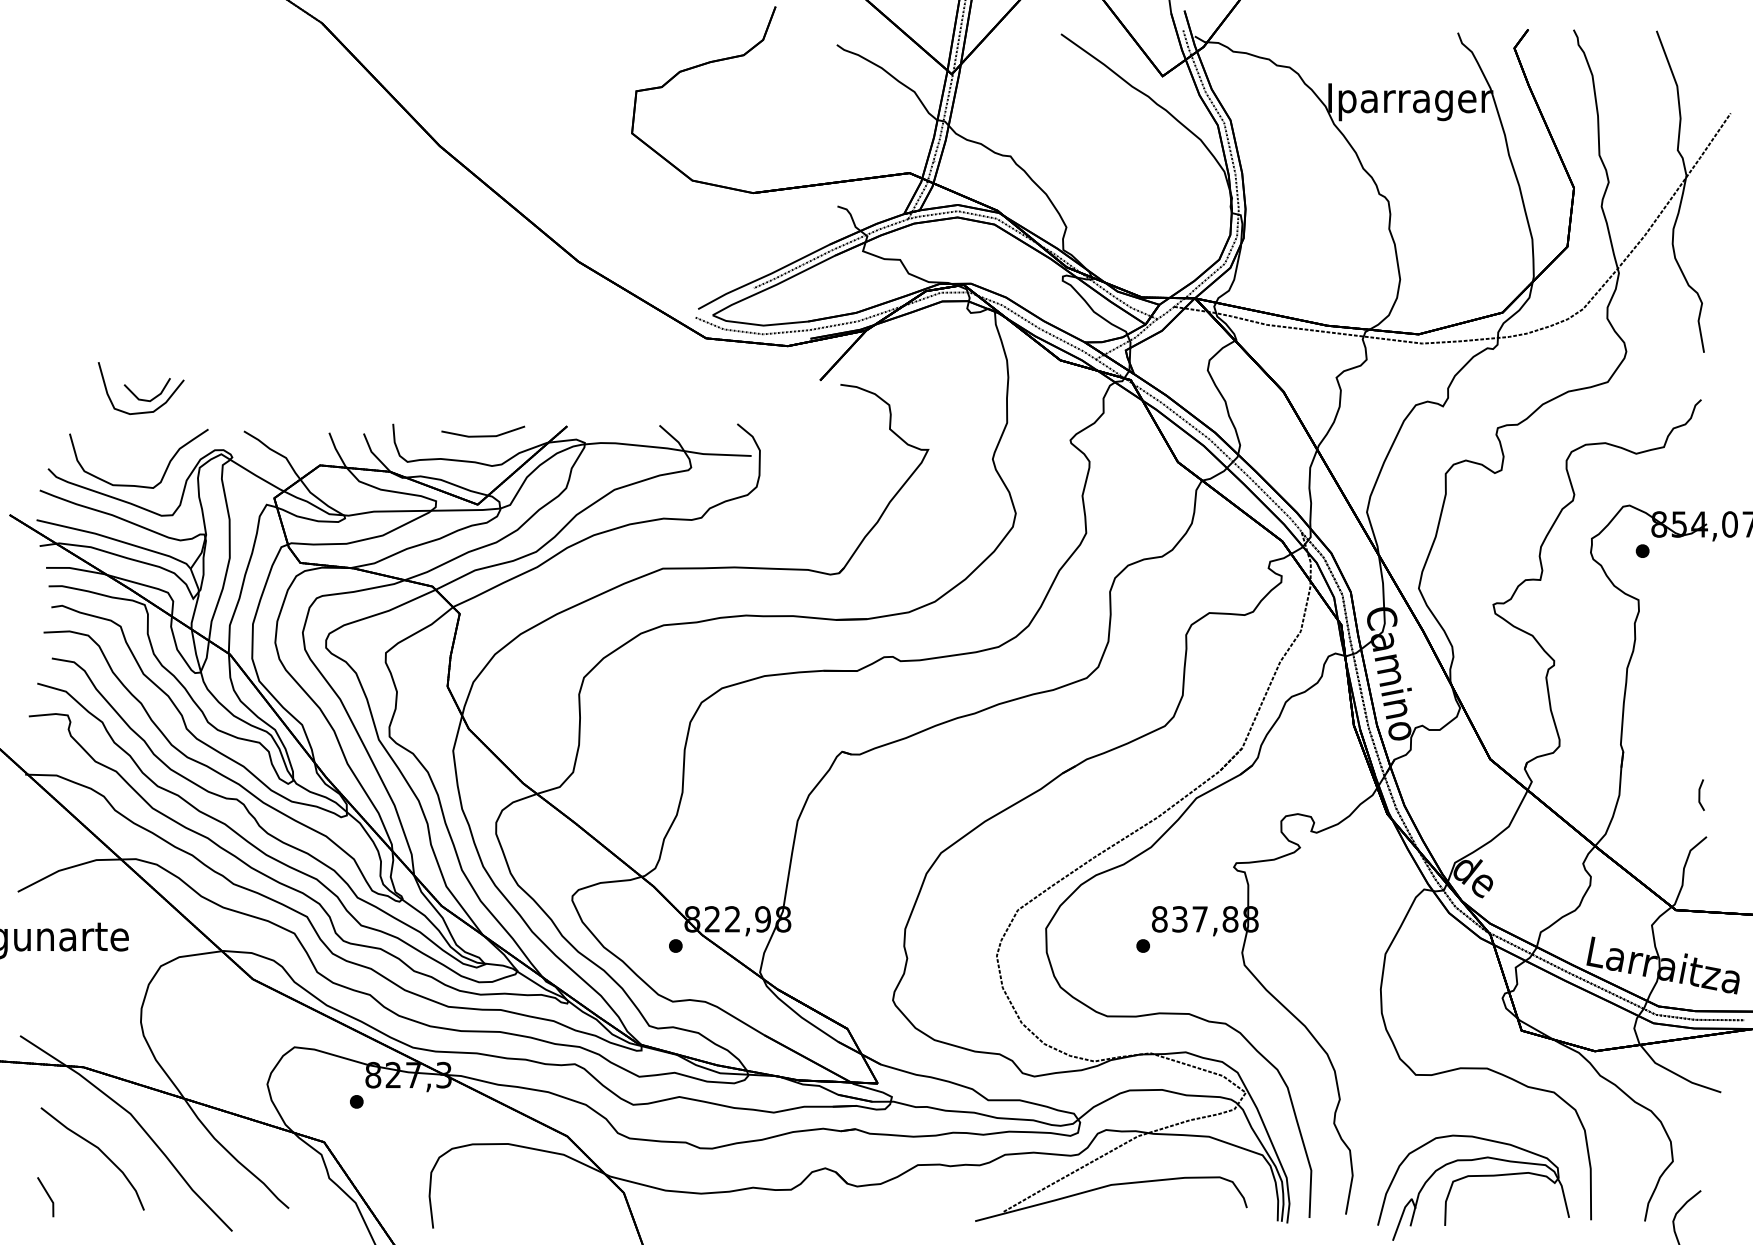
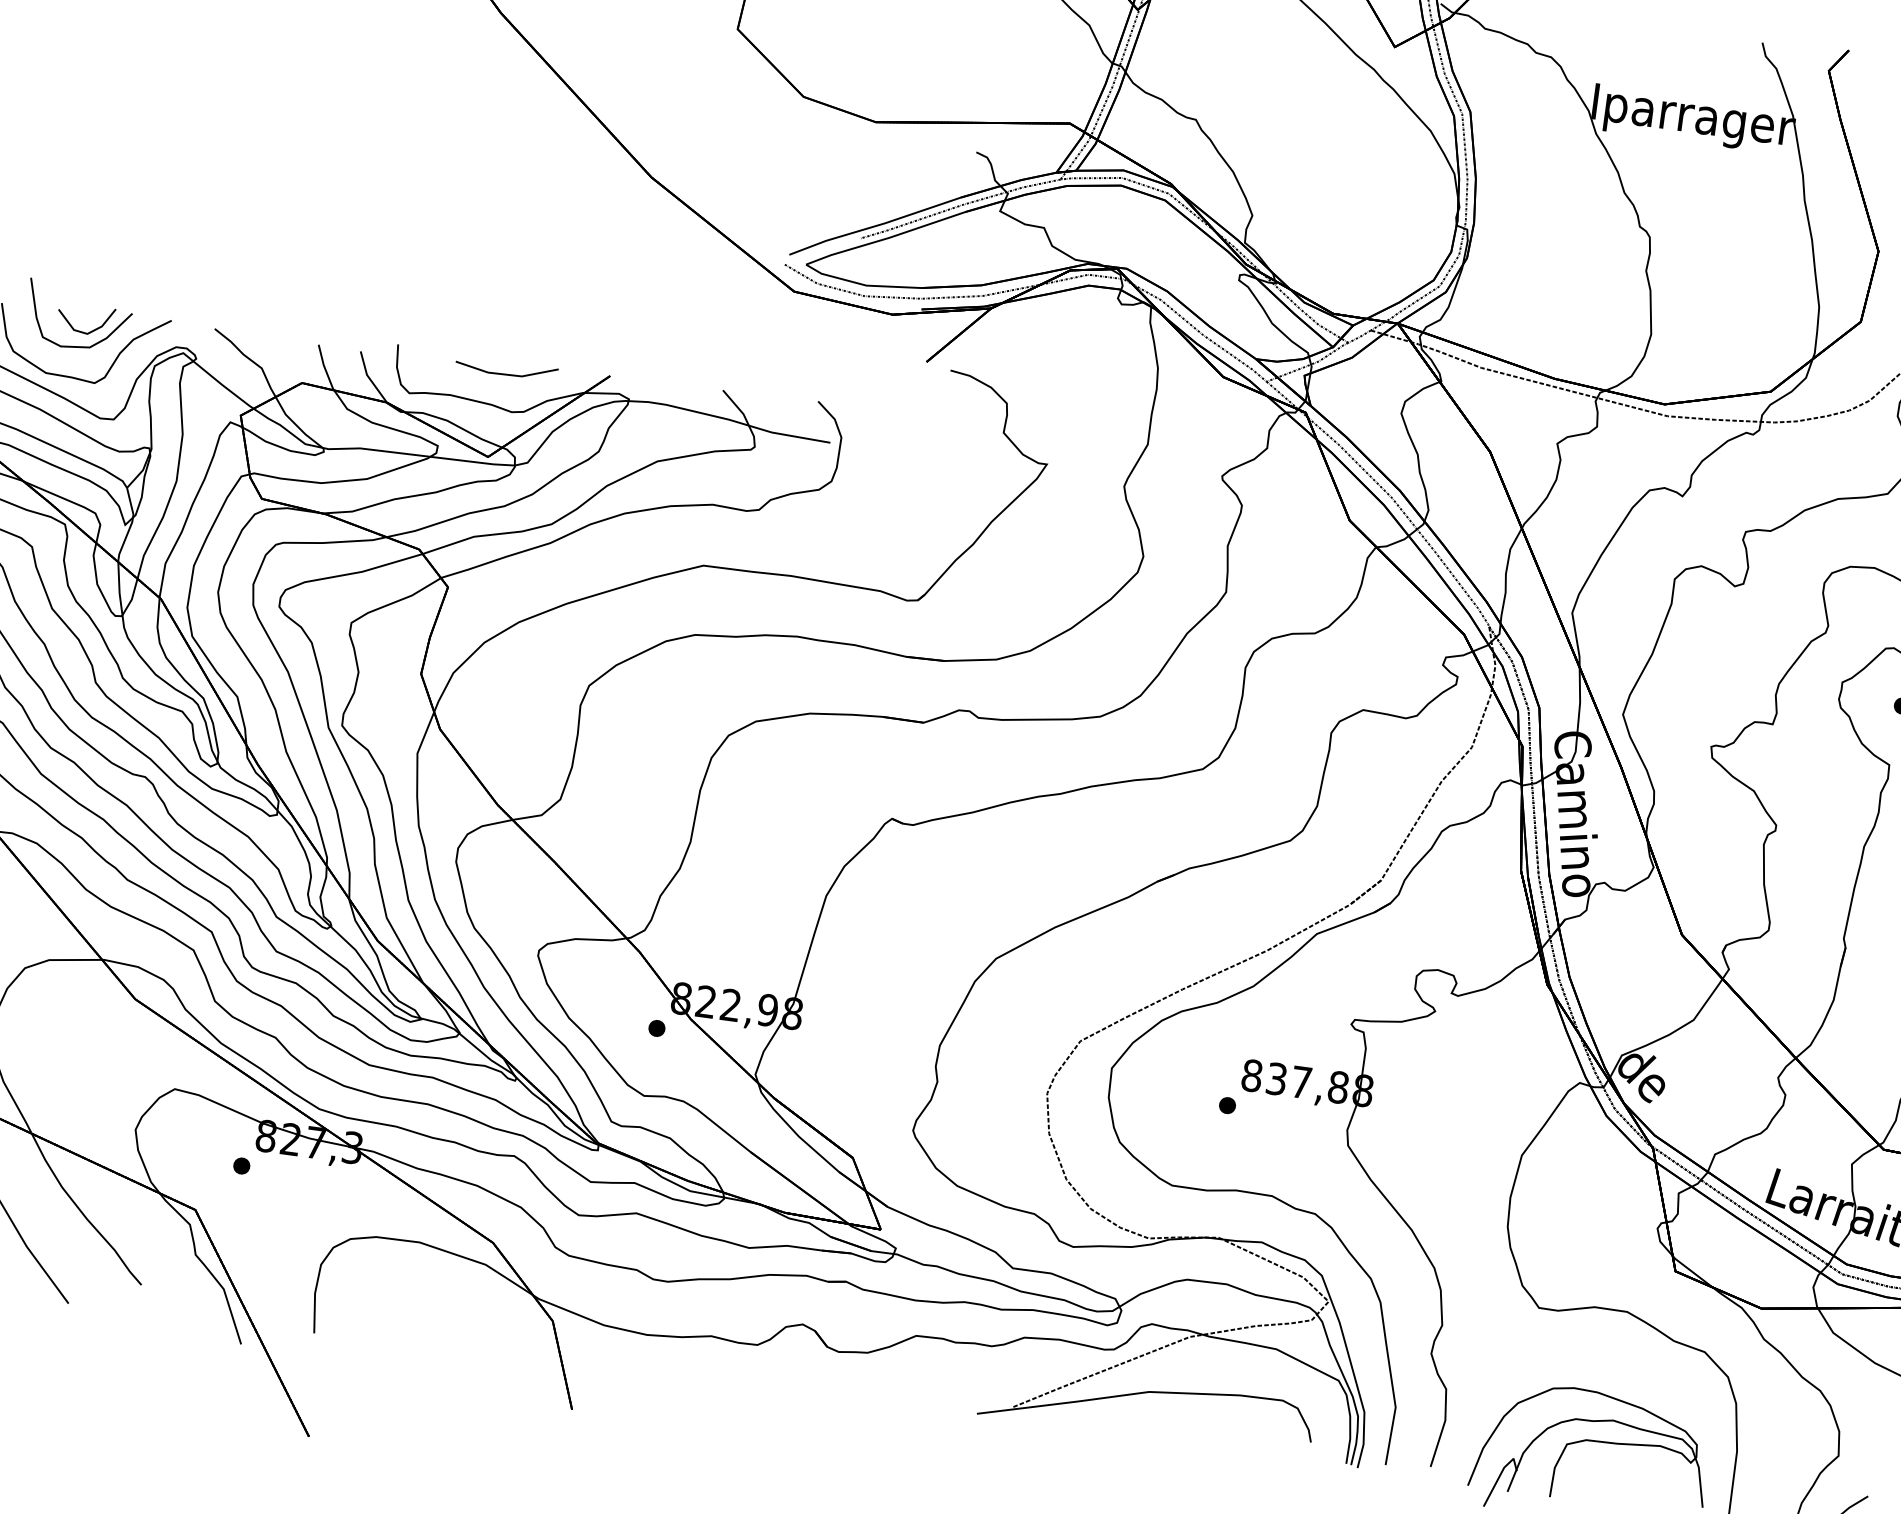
part: (134, 393) -> (69, 321), moved

